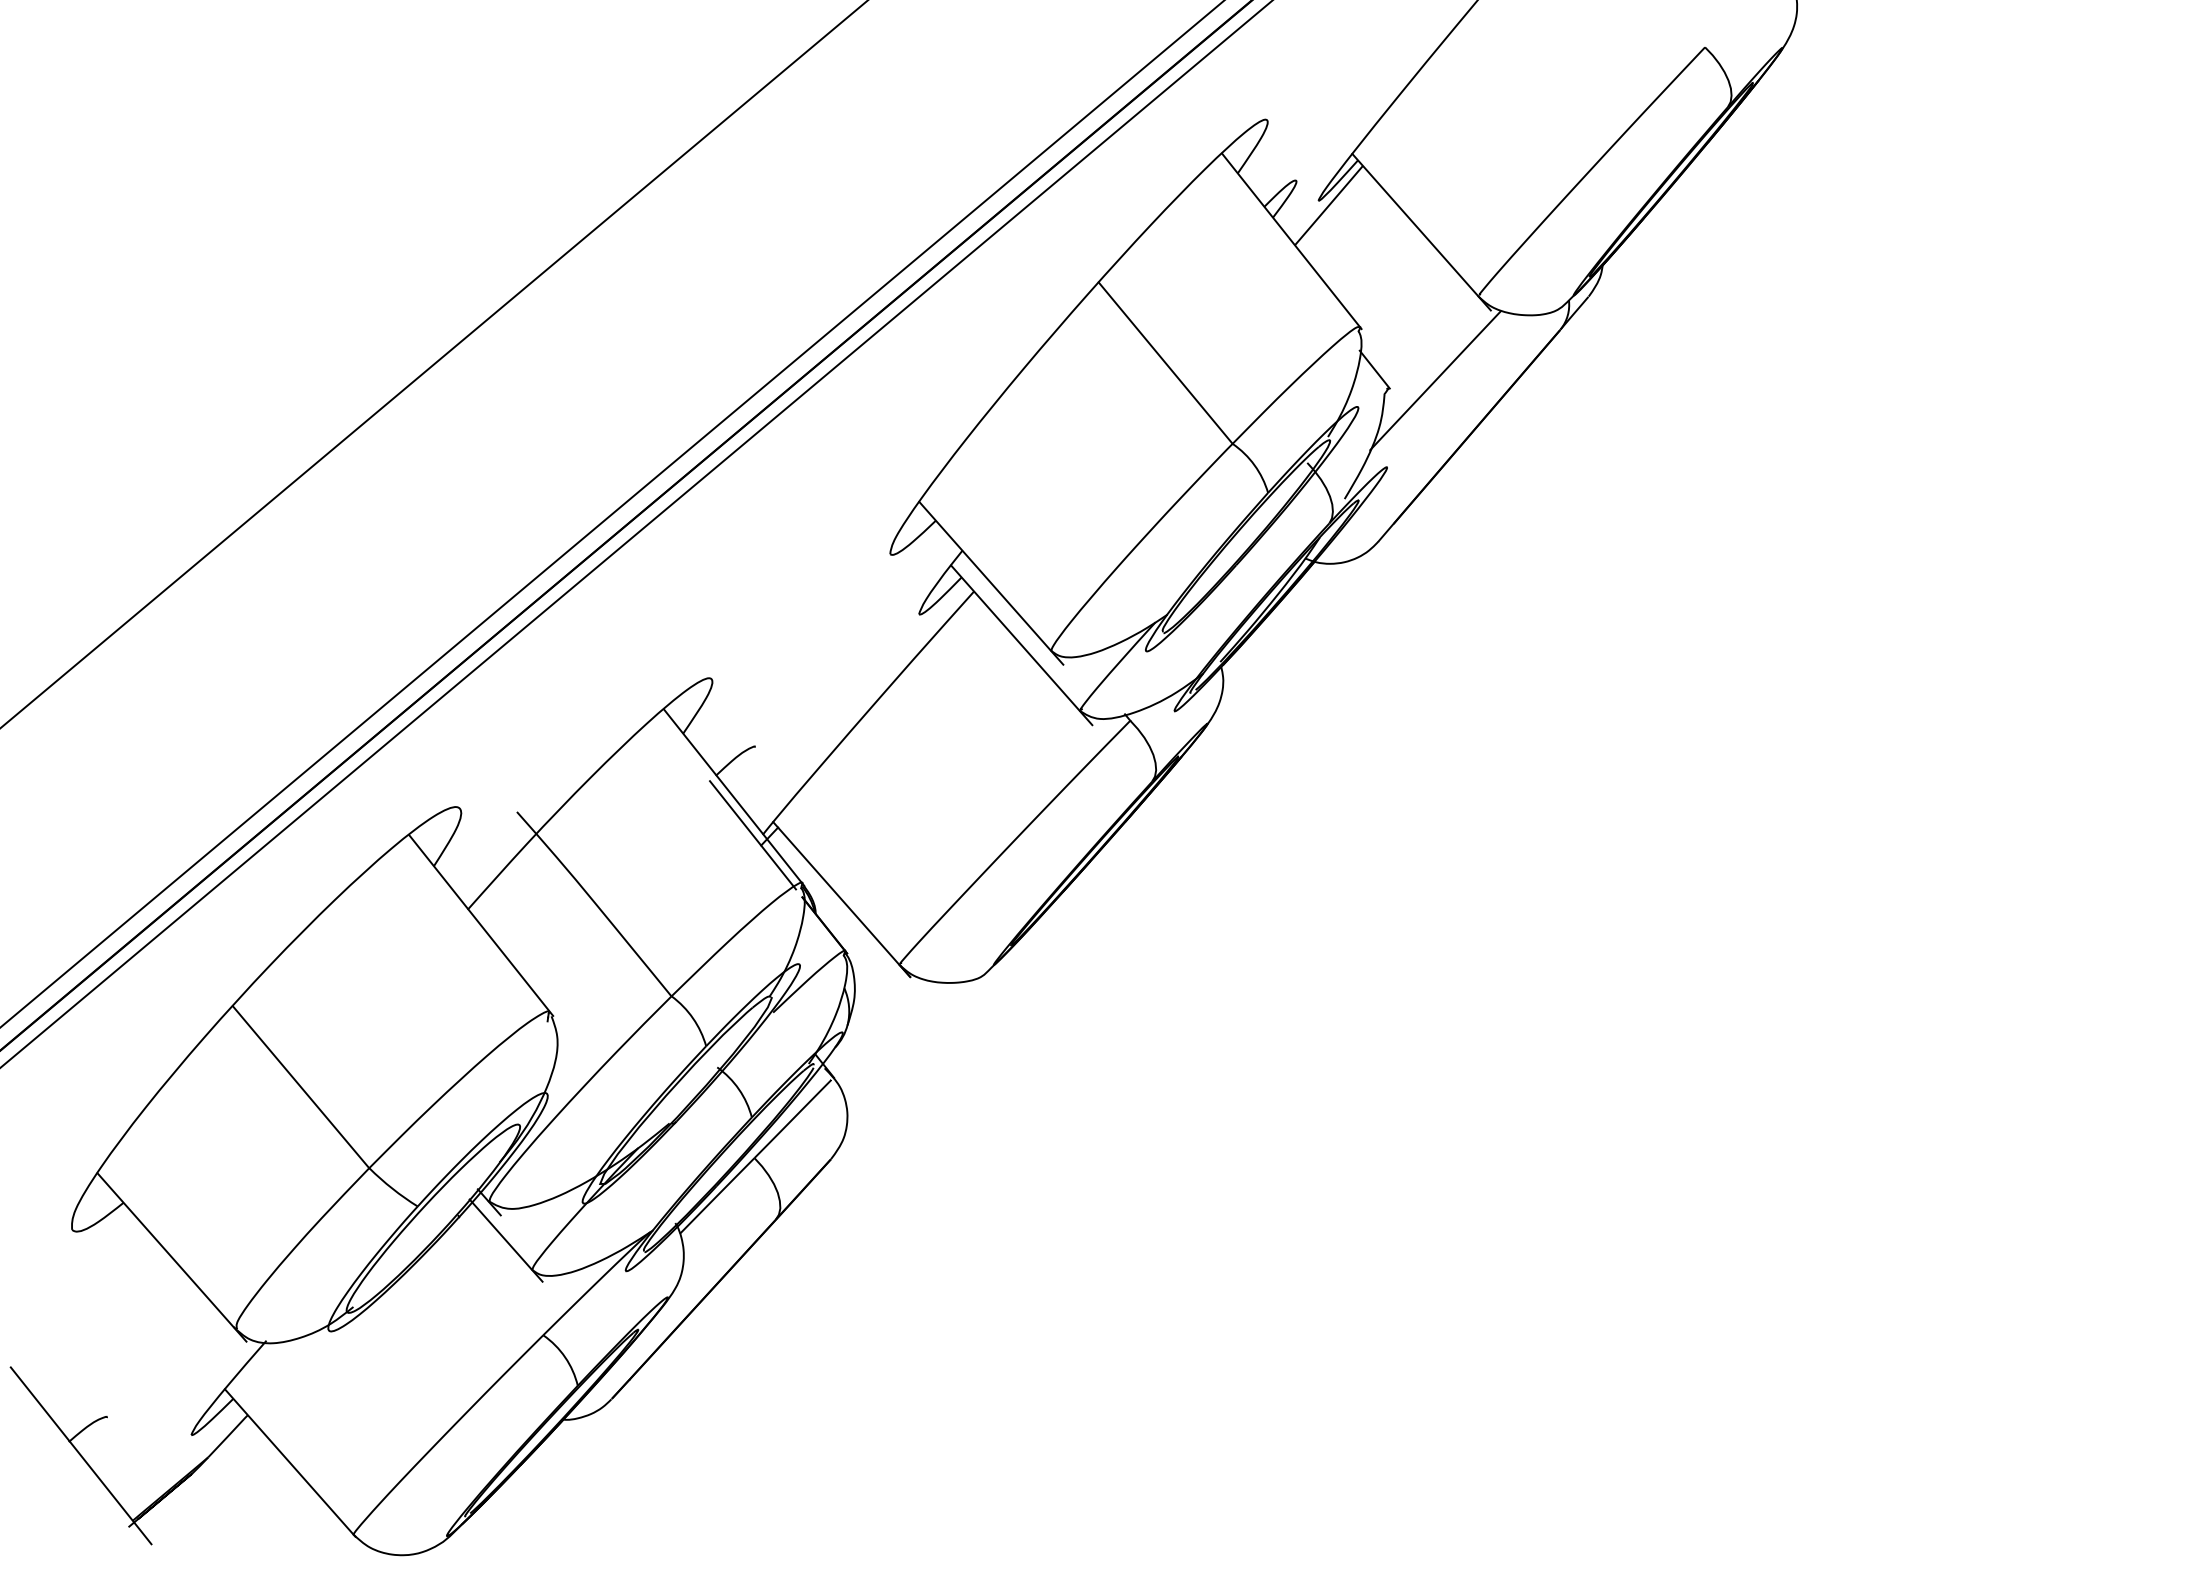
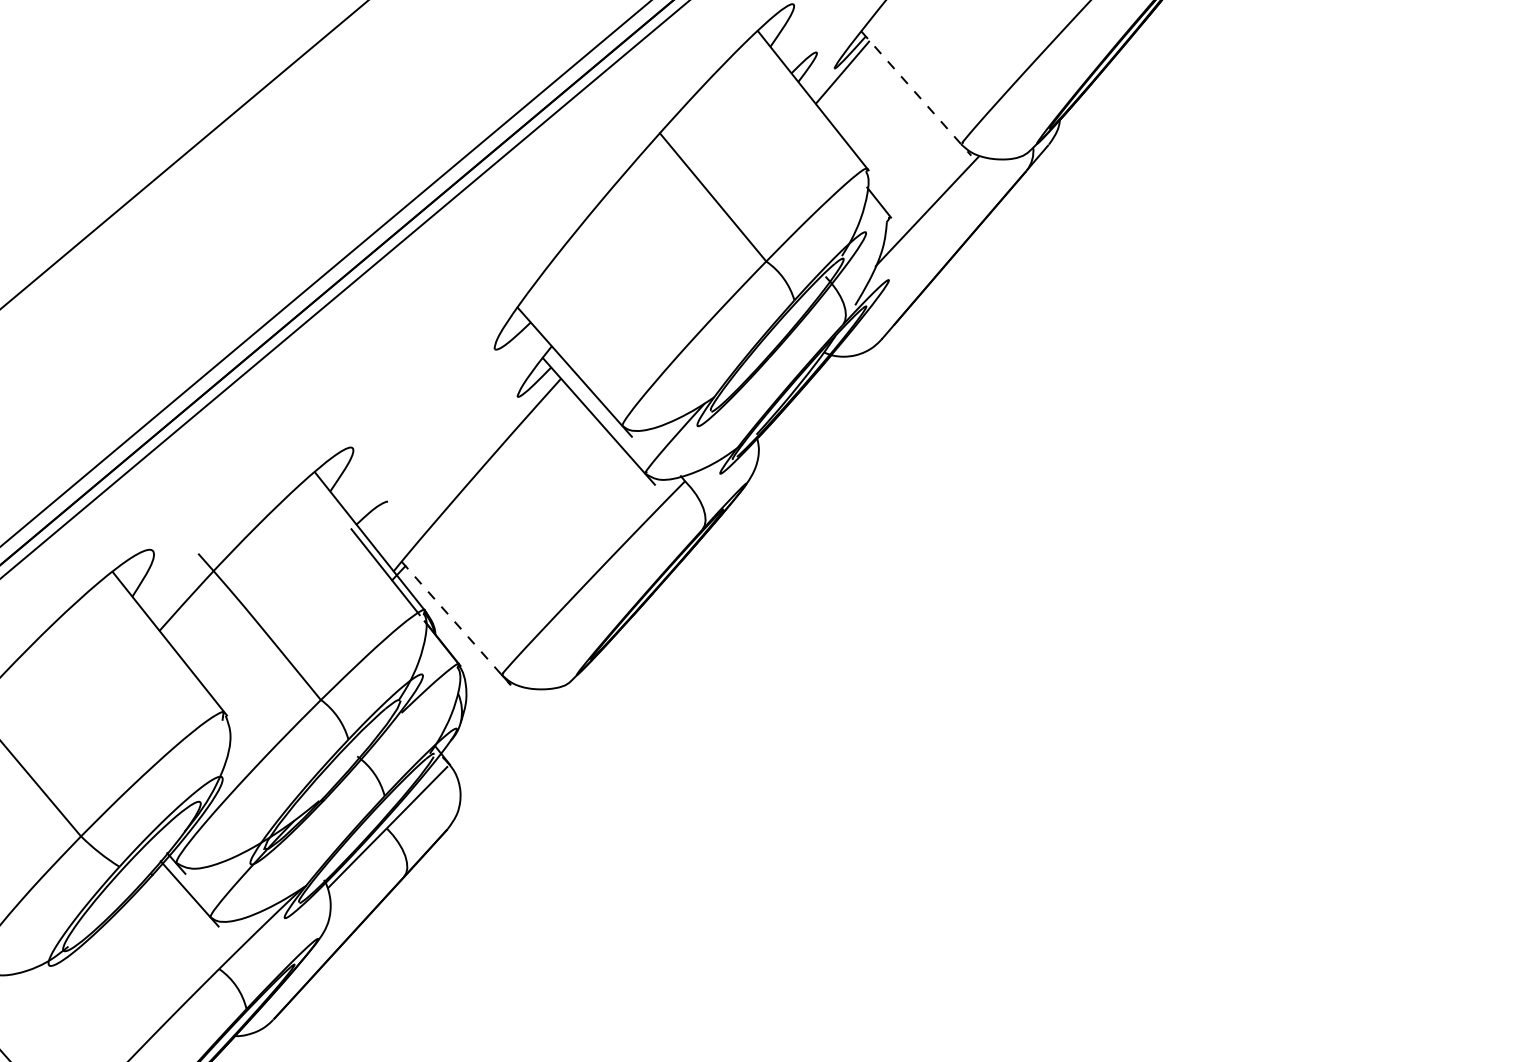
line: (1421, 232) -> (916, 93), solid -> dashed
line: (842, 899) -> (456, 623), solid -> dashed

